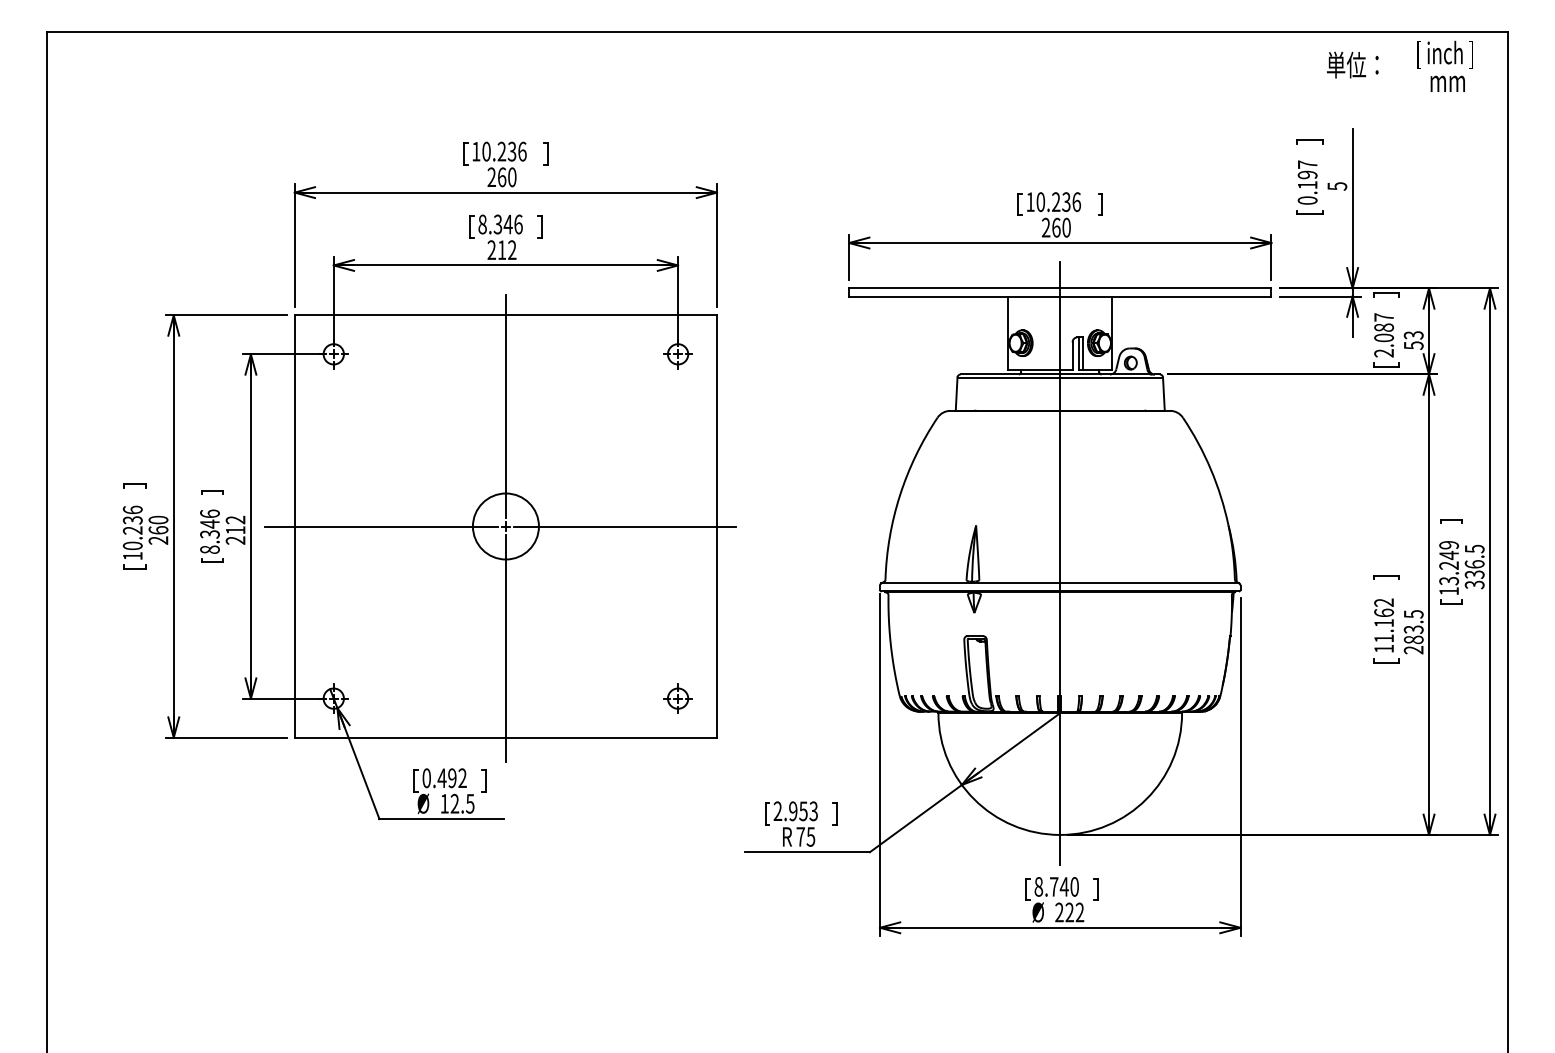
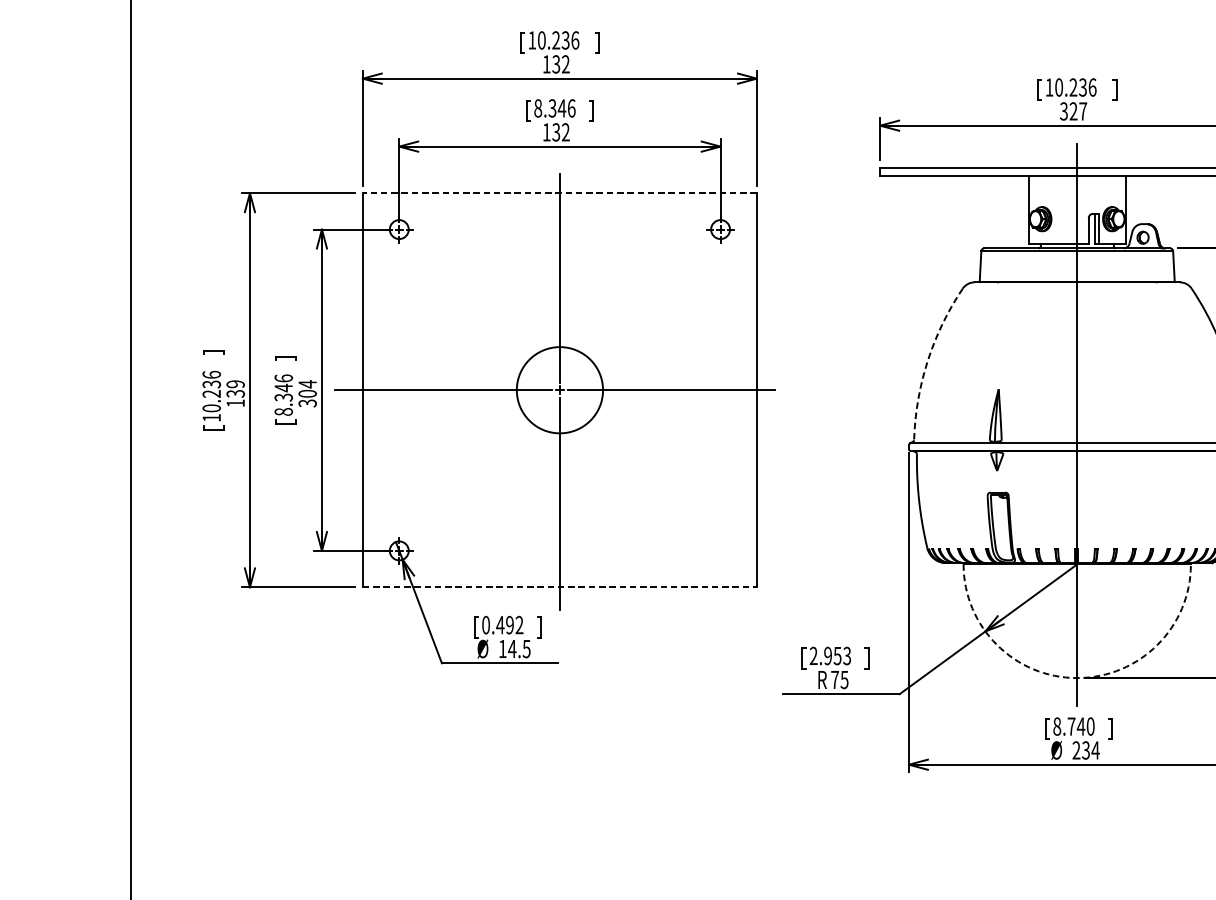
text: (501, 177) -> (555, 64), 260 -> 132
text: (1055, 227) -> (1072, 111), 260 -> 327
text: (496, 250) -> (551, 132), 212 -> 132
line: (505, 315) -> (559, 193), solid -> dashed
arc: (900, 495) -> (928, 361), solid -> dashed
circle: (505, 526) -> (559, 390), size x1.4
text: (158, 529) -> (235, 393), 260 -> 139
text: (235, 529) -> (307, 393), 212 -> 304
part: (677, 698) -> (720, 550), removed
line: (506, 737) -> (560, 587), solid -> dashed
text: (454, 803) -> (511, 648), 12.5 -> 14.5
arc: (1060, 834) -> (1077, 677), solid -> dashed
text: (1074, 912) -> (1090, 750), 222 -> 234

